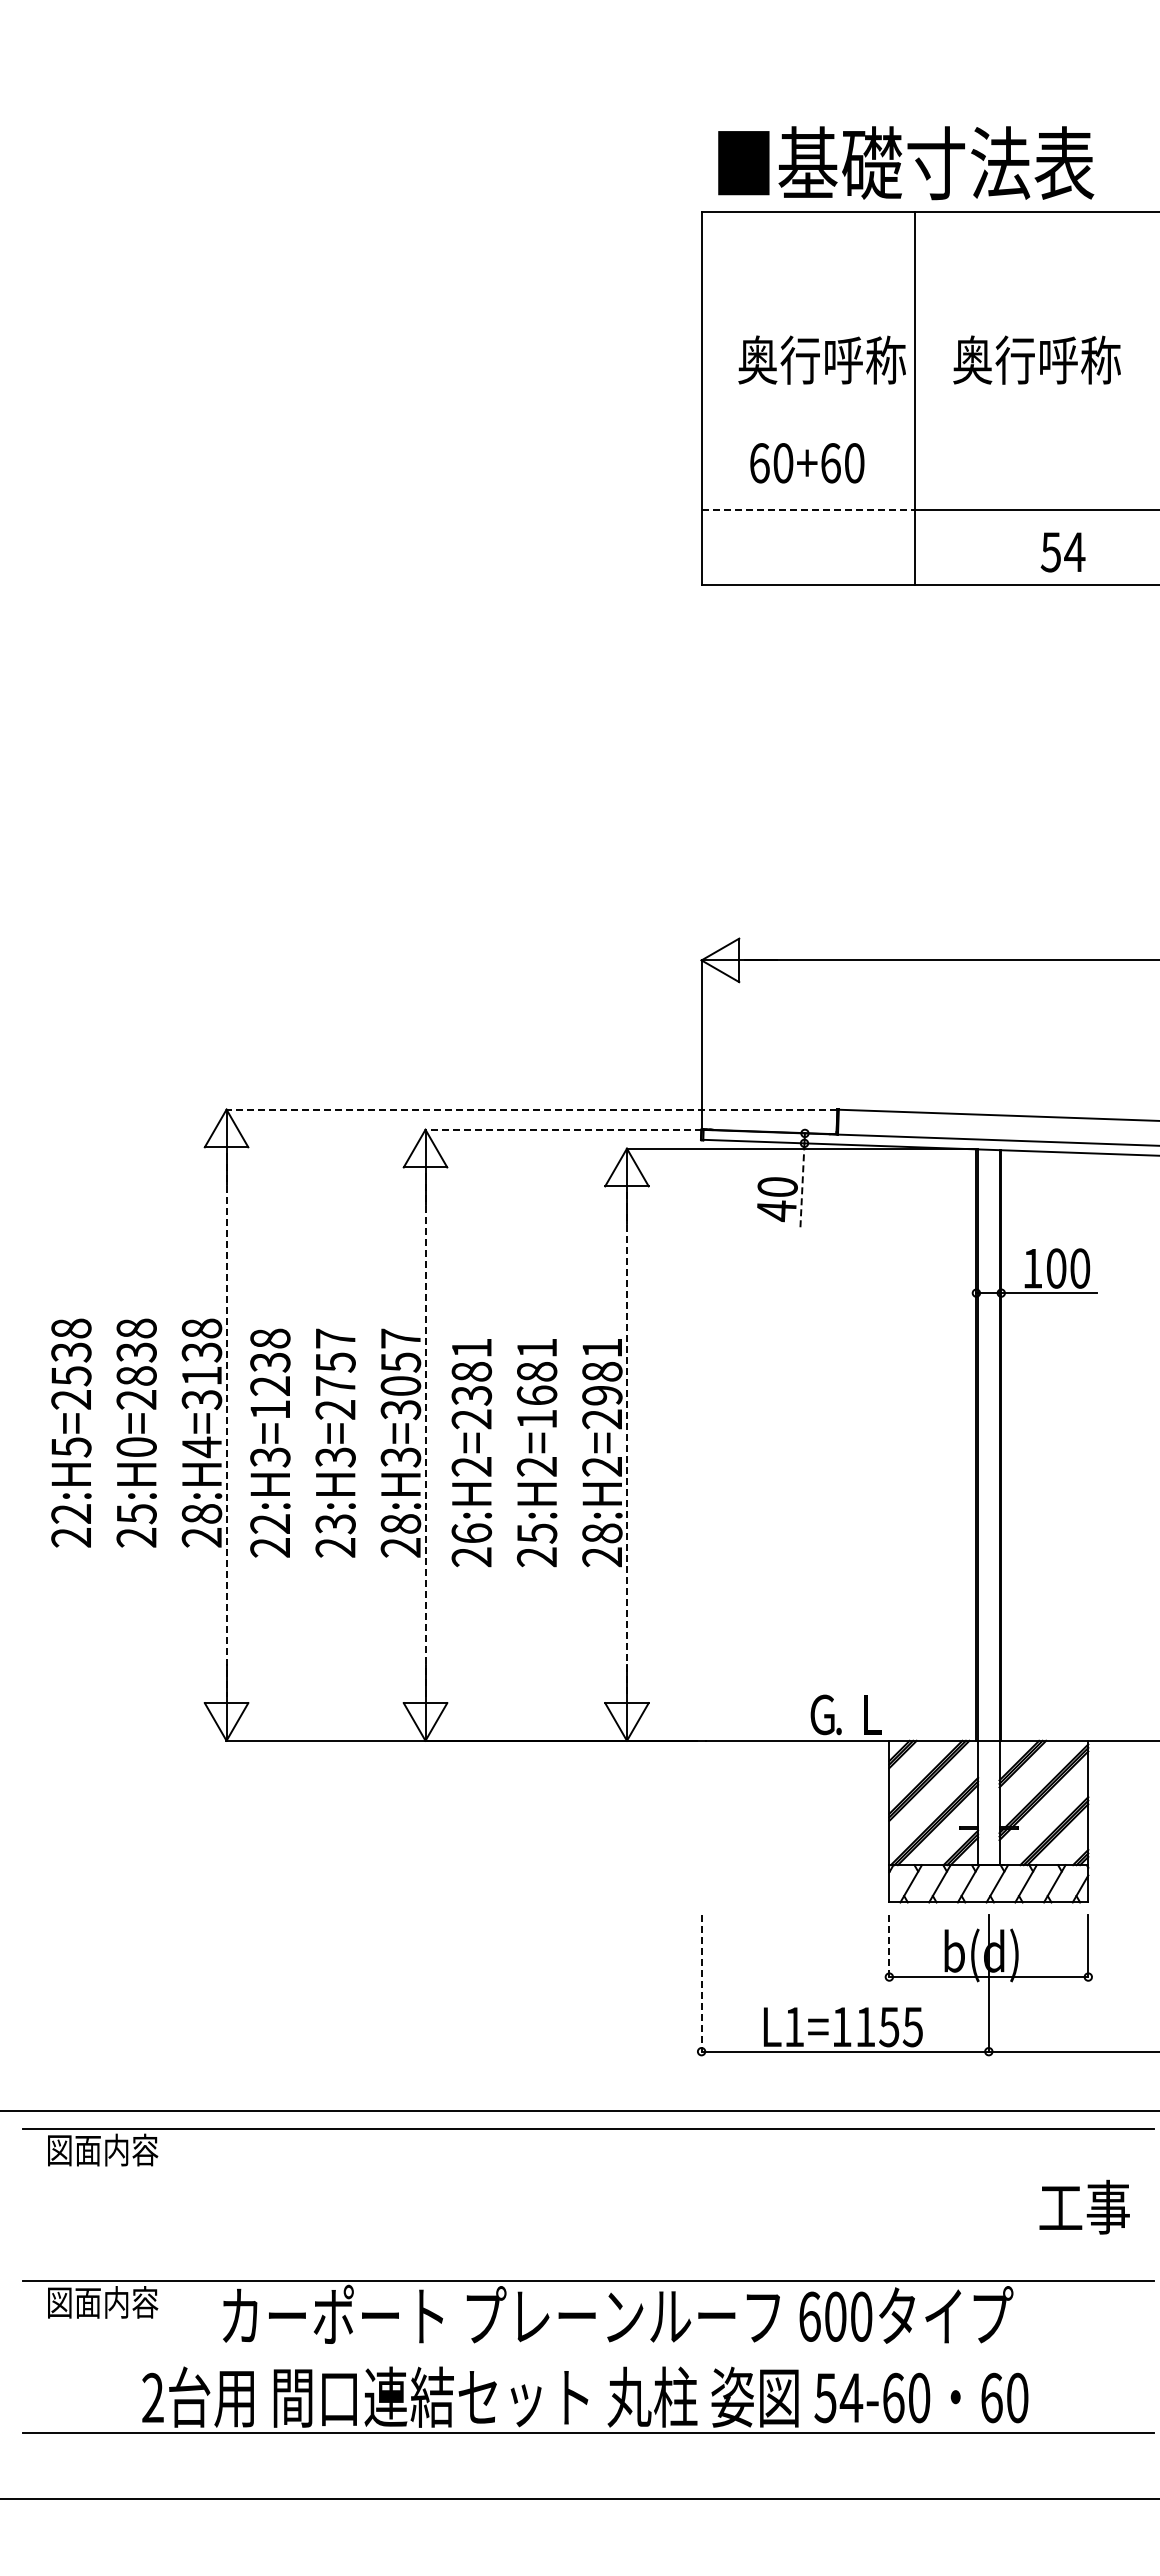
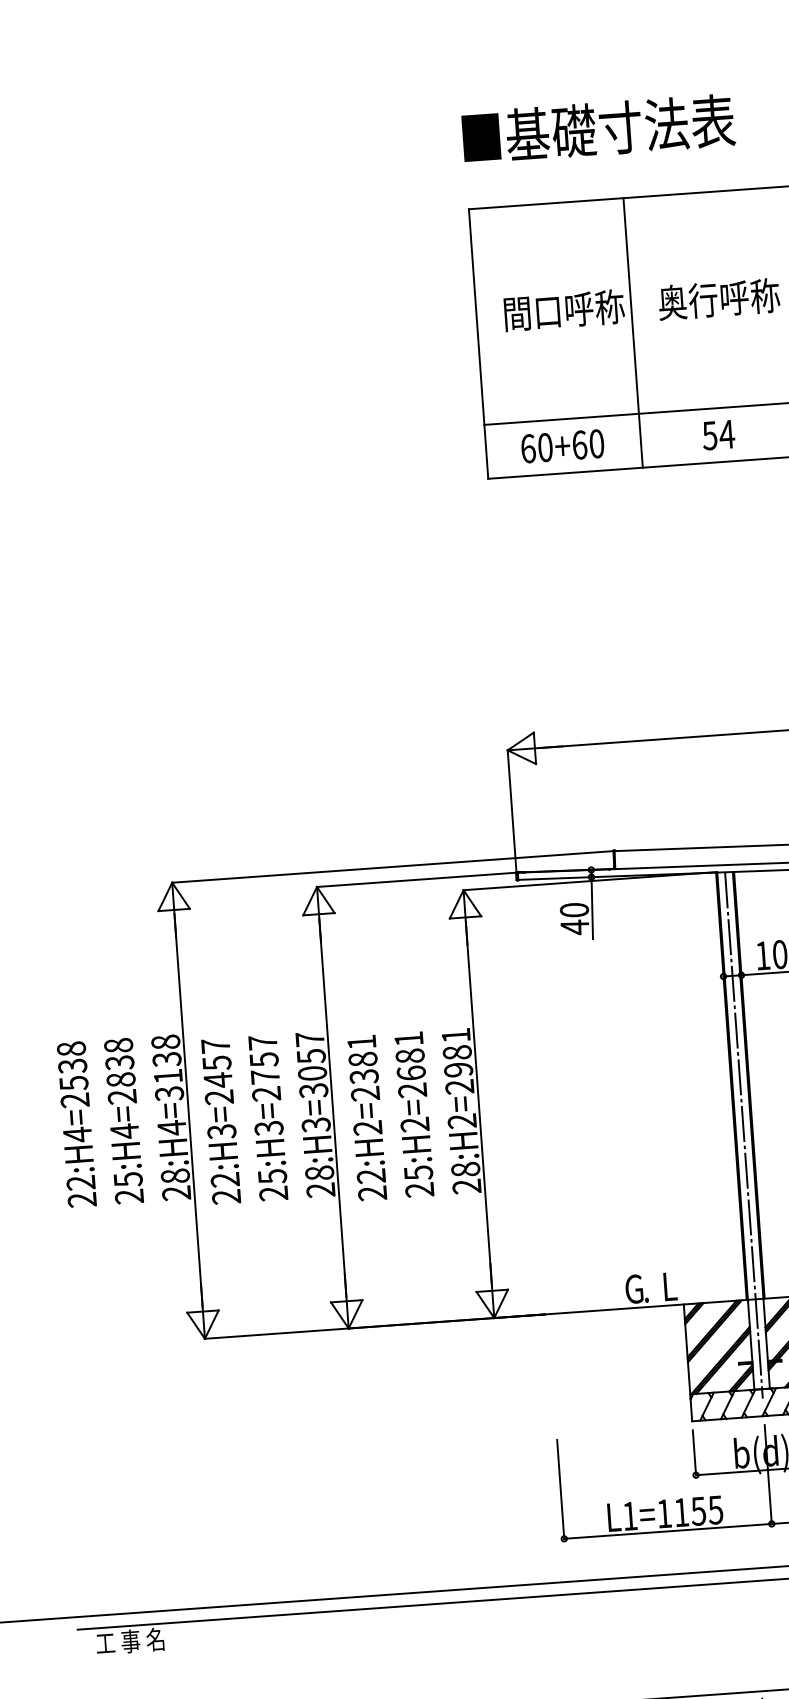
text: (906, 163) -> (598, 129), moved
text: (778, 359) -> (532, 312), 奥行呼称 -> 間口呼称
text: (807, 463) -> (562, 446), moved
line: (808, 510) -> (561, 419), dashed -> solid
text: (1062, 552) -> (718, 435), moved
line: (531, 1109) -> (392, 866), dashed -> solid
line: (563, 1129) -> (416, 879), dashed -> solid
line: (802, 1186) -> (592, 908), dashed -> solid
text: (270, 1373) -> (217, 1071), 22:H3=1238 -> 22:H3=2457
text: (536, 1419) -> (412, 1090), 25:H2=1681 -> 25:H2=2681
line: (226, 1425) -> (188, 1110), dashed -> solid
line: (425, 1435) -> (332, 1107), dashed -> solid
line: (626, 1444) -> (478, 1103), dashed -> solid
text: (71, 1447) -> (77, 1134), 22:H5=2538 -> 22:H4=2538
text: (136, 1447) -> (124, 1131), 25:H0=2838 -> 25:H4=2838
line: (988, 1514) -> (743, 1135), added
text: (335, 1524) -> (272, 1176), 23:H3=2757 -> 25:H3=2757
text: (471, 1533) -> (371, 1176), 26:H2=2381 -> 22:H2=2381
line: (889, 1946) -> (694, 1453), dashed -> solid
line: (701, 1983) -> (560, 1489), dashed -> solid
text: (102, 2149) -> (136, 1640), 図面内容 -> 工 事 名

